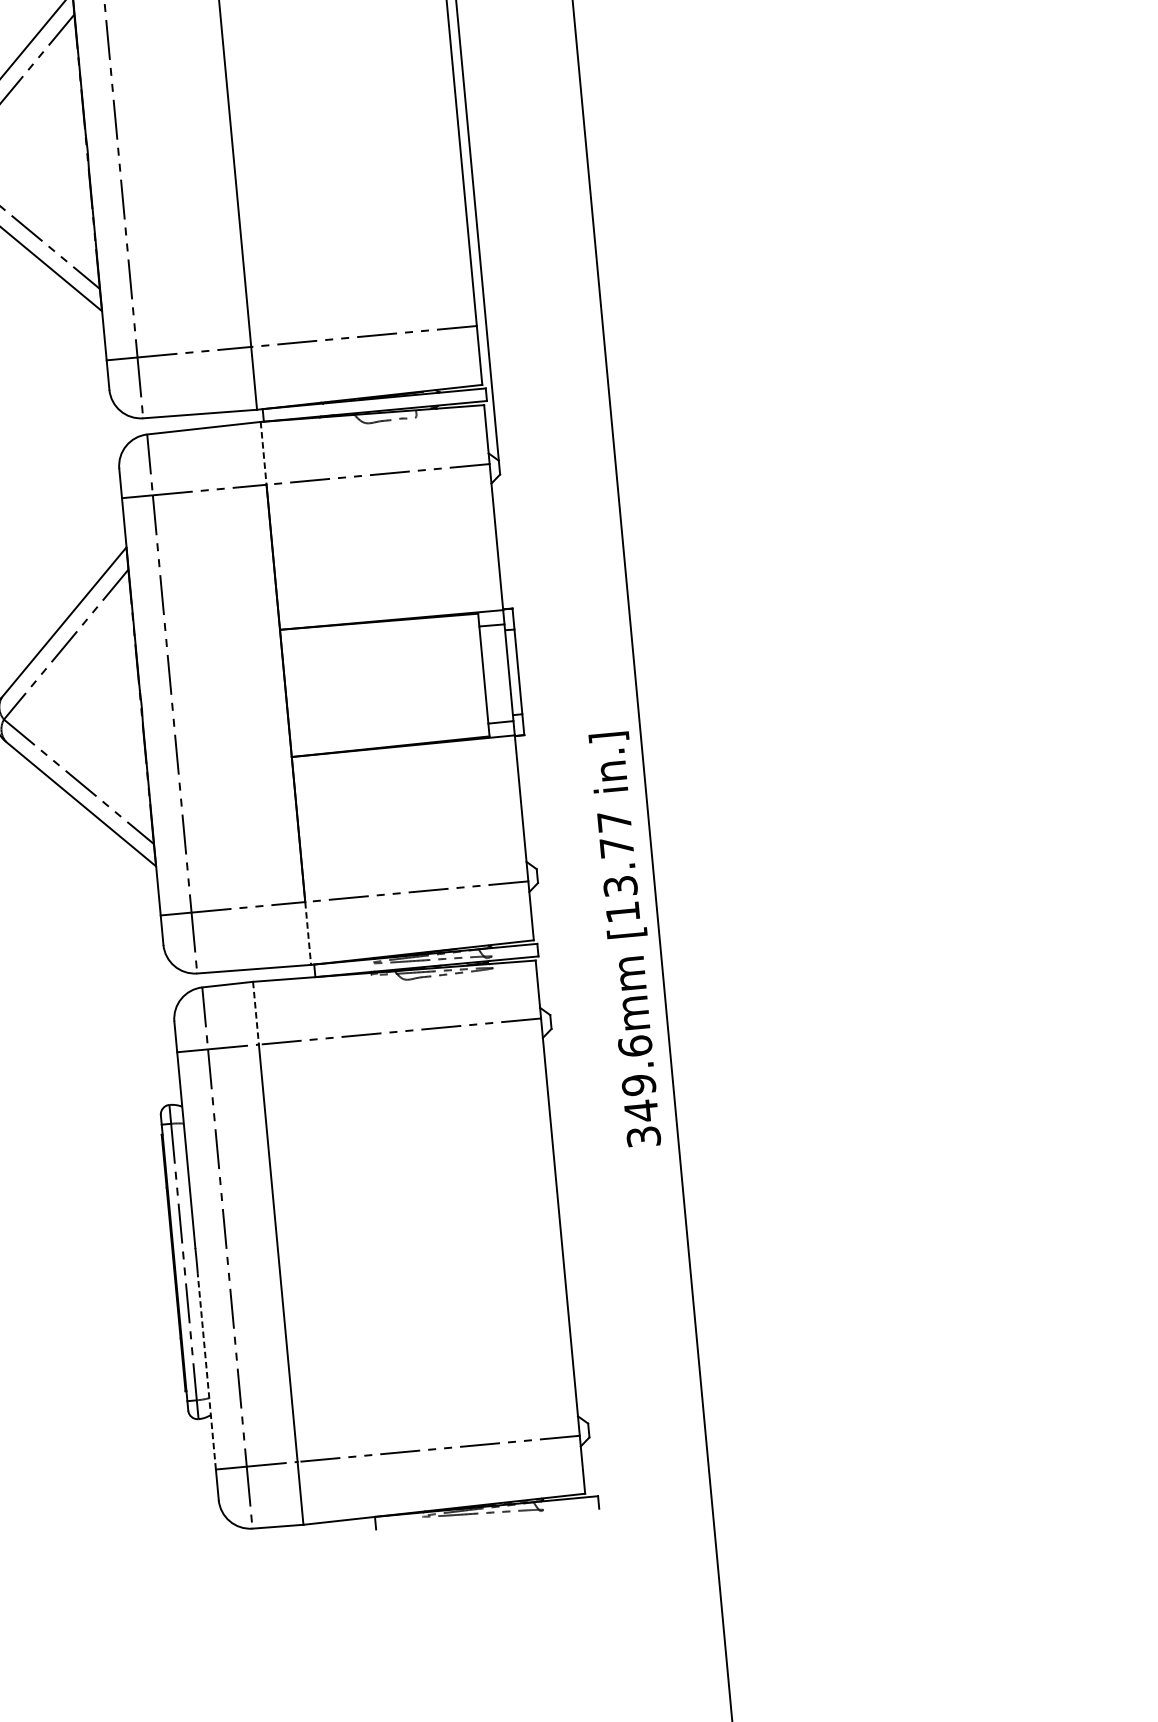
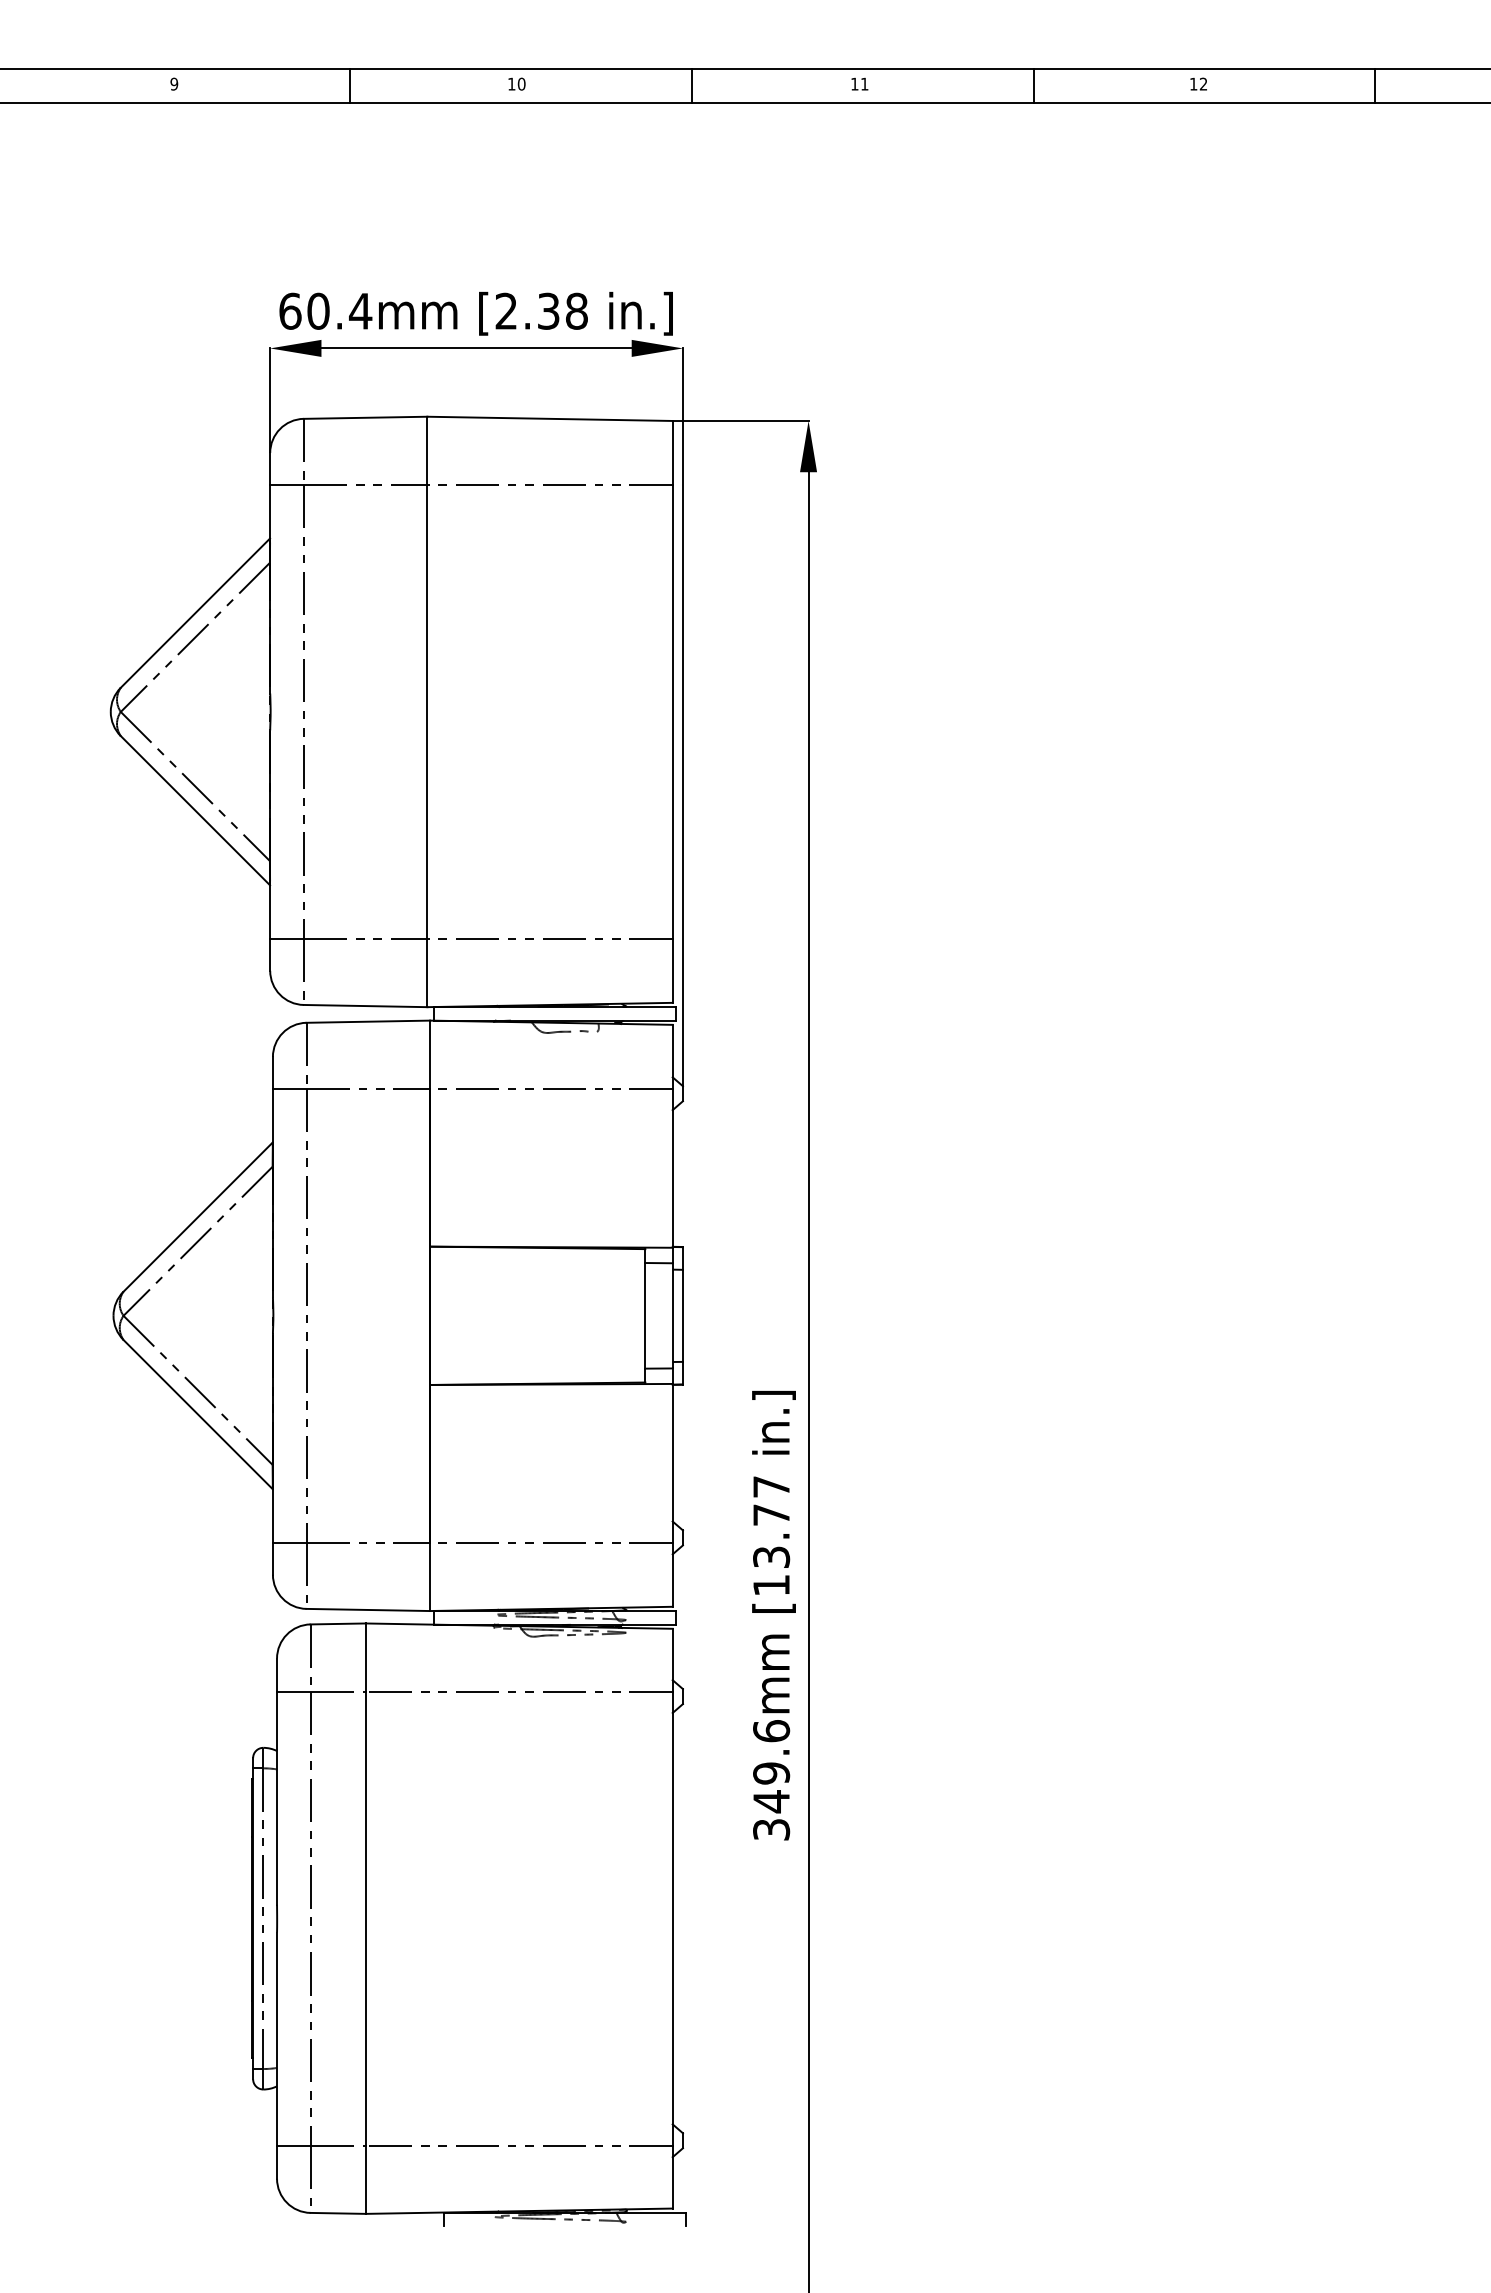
line: (264, 453) -> (430, 1055), dashed -> solid
line: (308, 934) -> (430, 1577), dashed -> solid
line: (255, 1014) -> (365, 1658), dashed -> solid
line: (207, 1371) -> (277, 2038), dashed -> solid

